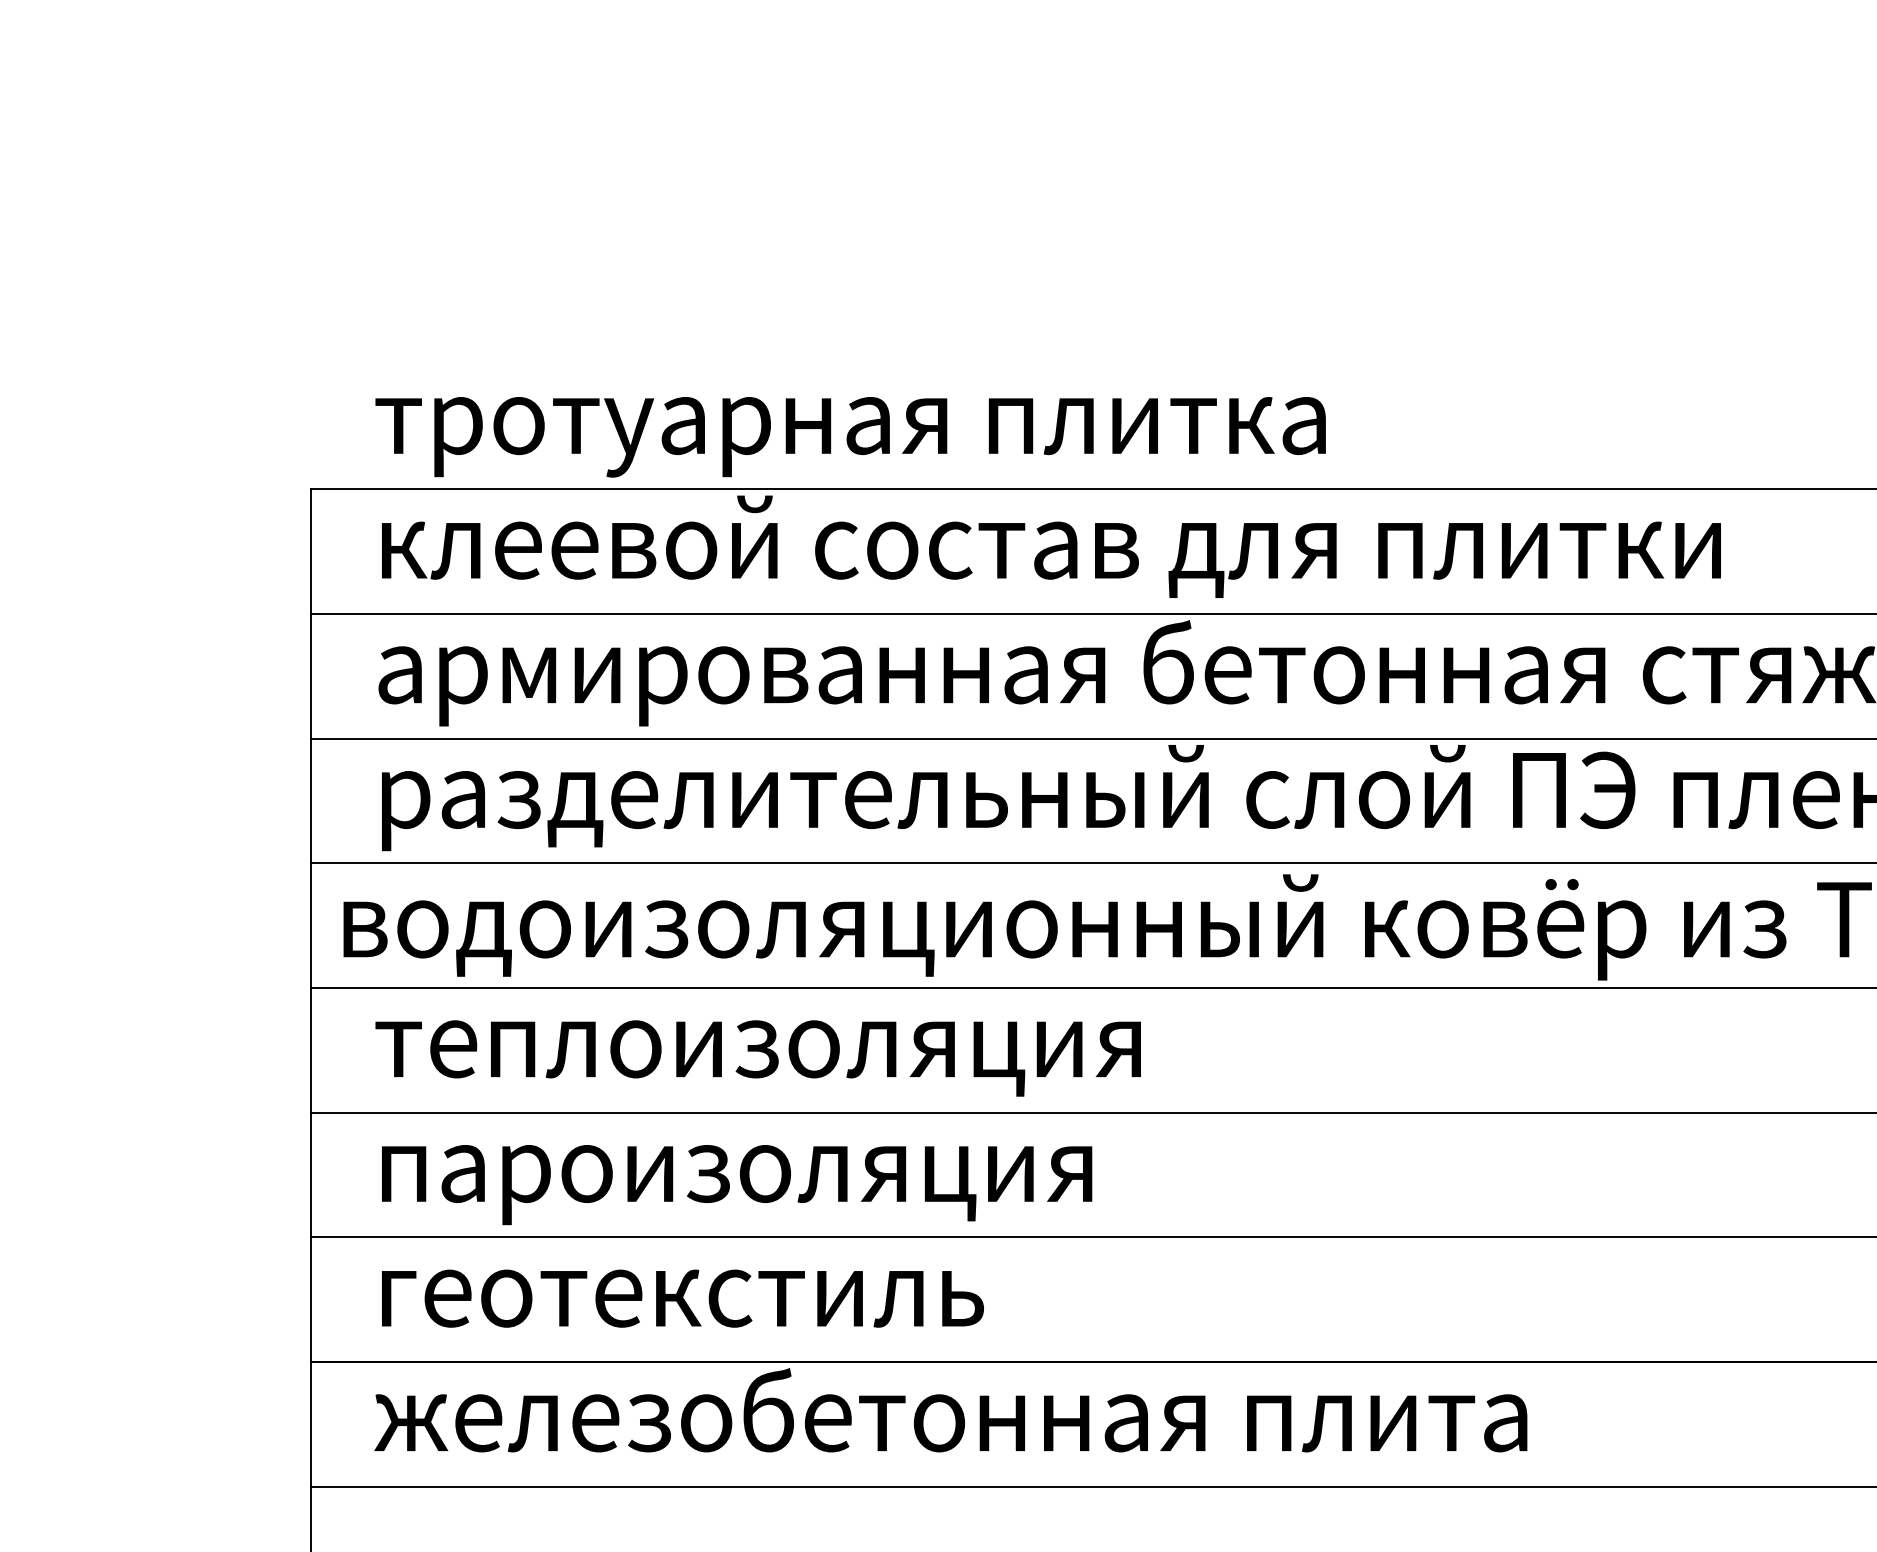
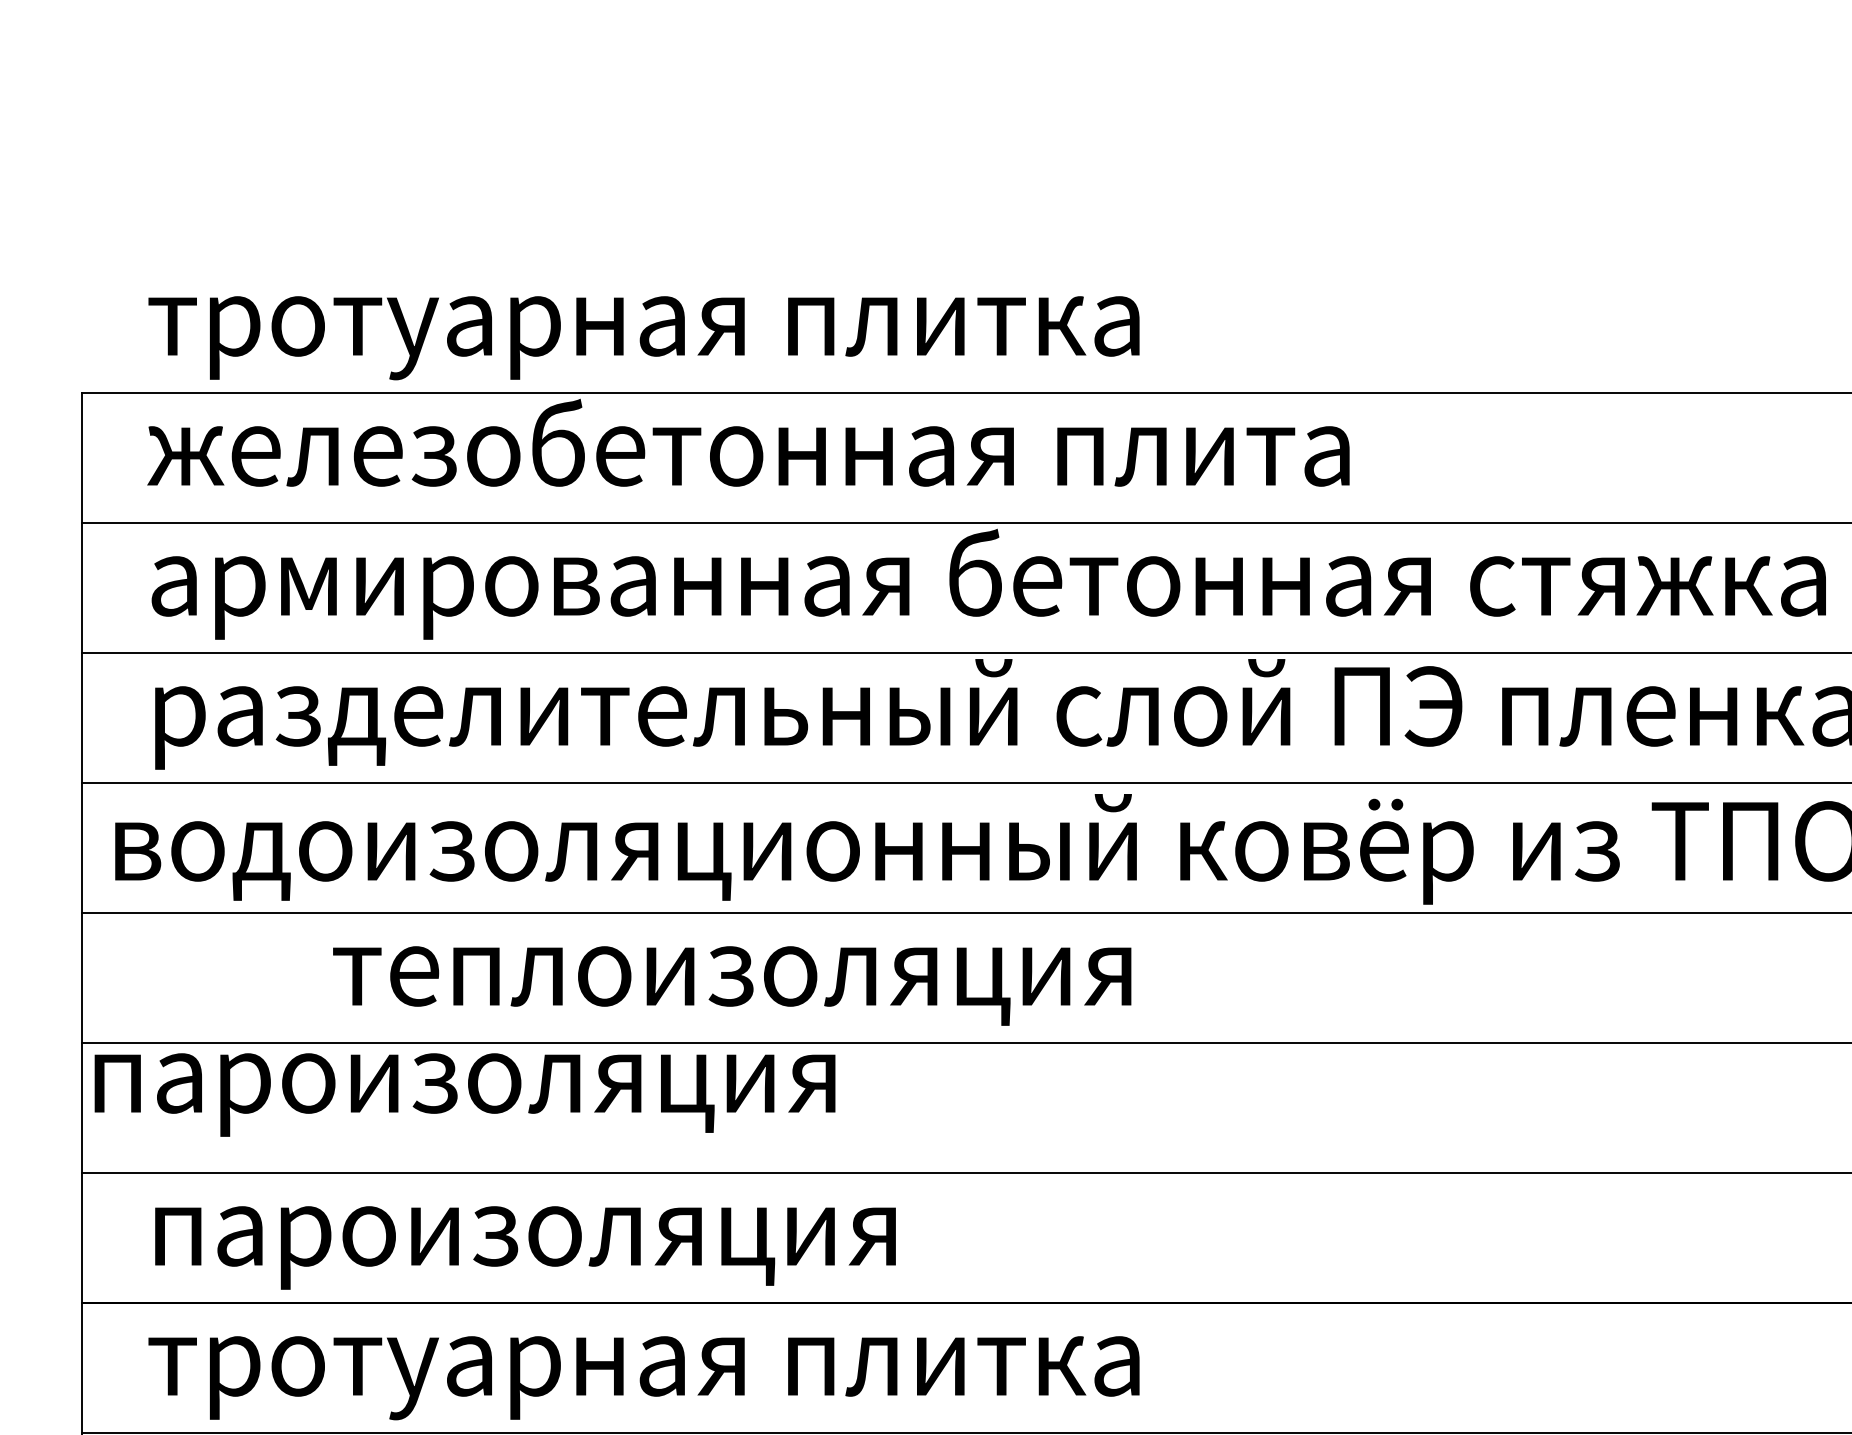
text: (1047, 546) -> (849, 452), клеевой состав для плитки -> железобетонная плита
text: (757, 1058) -> (731, 986), moved
text: (737, 1185) -> (465, 1095), moved
text: (754, 1309) -> (543, 1247), геотекстиль -> пароизоляция
text: (950, 1421) -> (748, 1364), железобетонная плита -> тротуарная плитка

